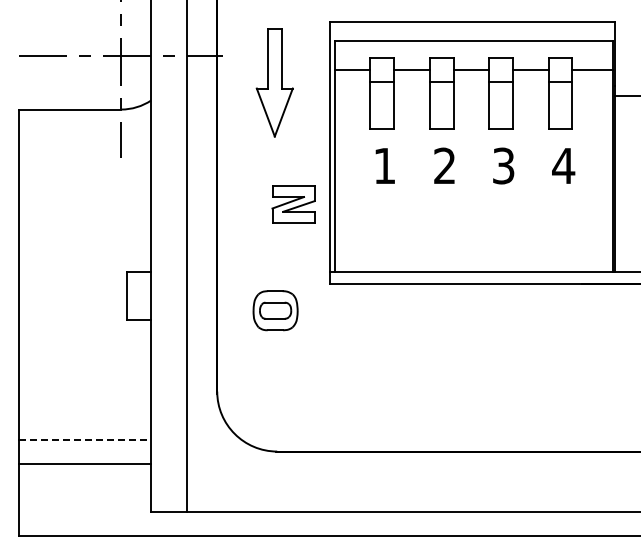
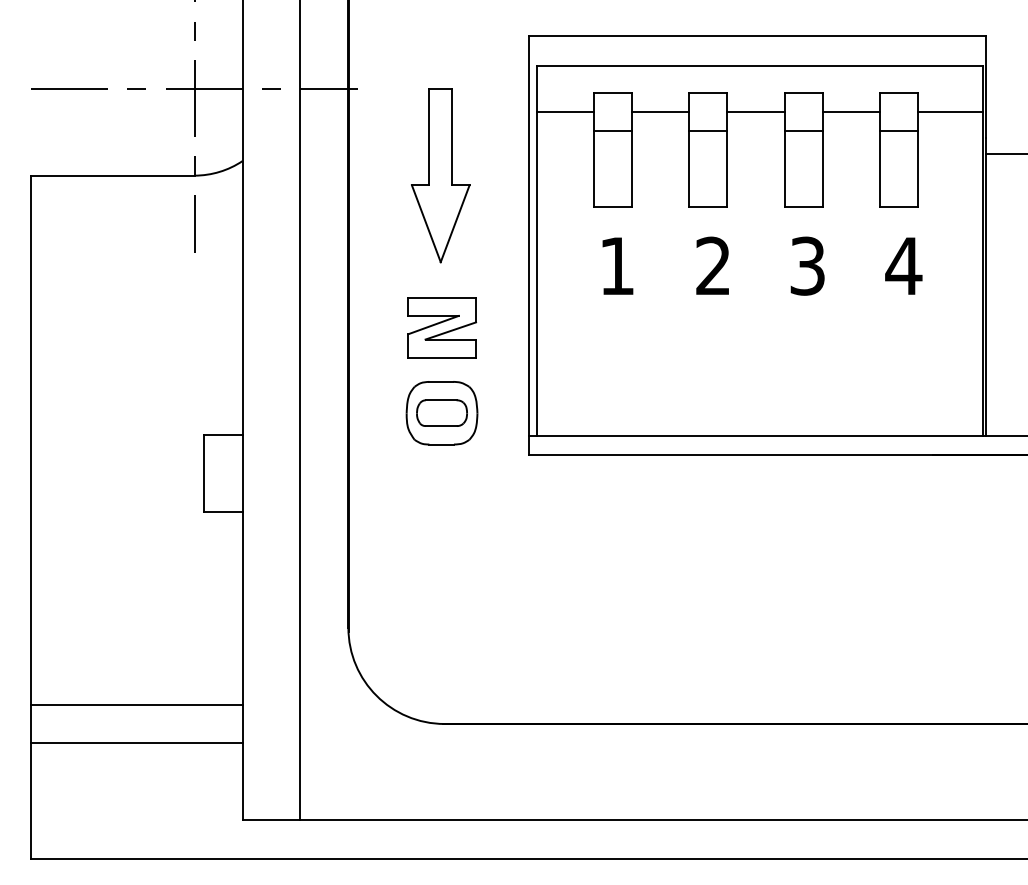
part: (274, 82) -> (440, 175), moved
part: (293, 204) -> (441, 327), moved
part: (275, 310) -> (441, 412), moved
line: (85, 439) -> (137, 704), dashed -> solid

